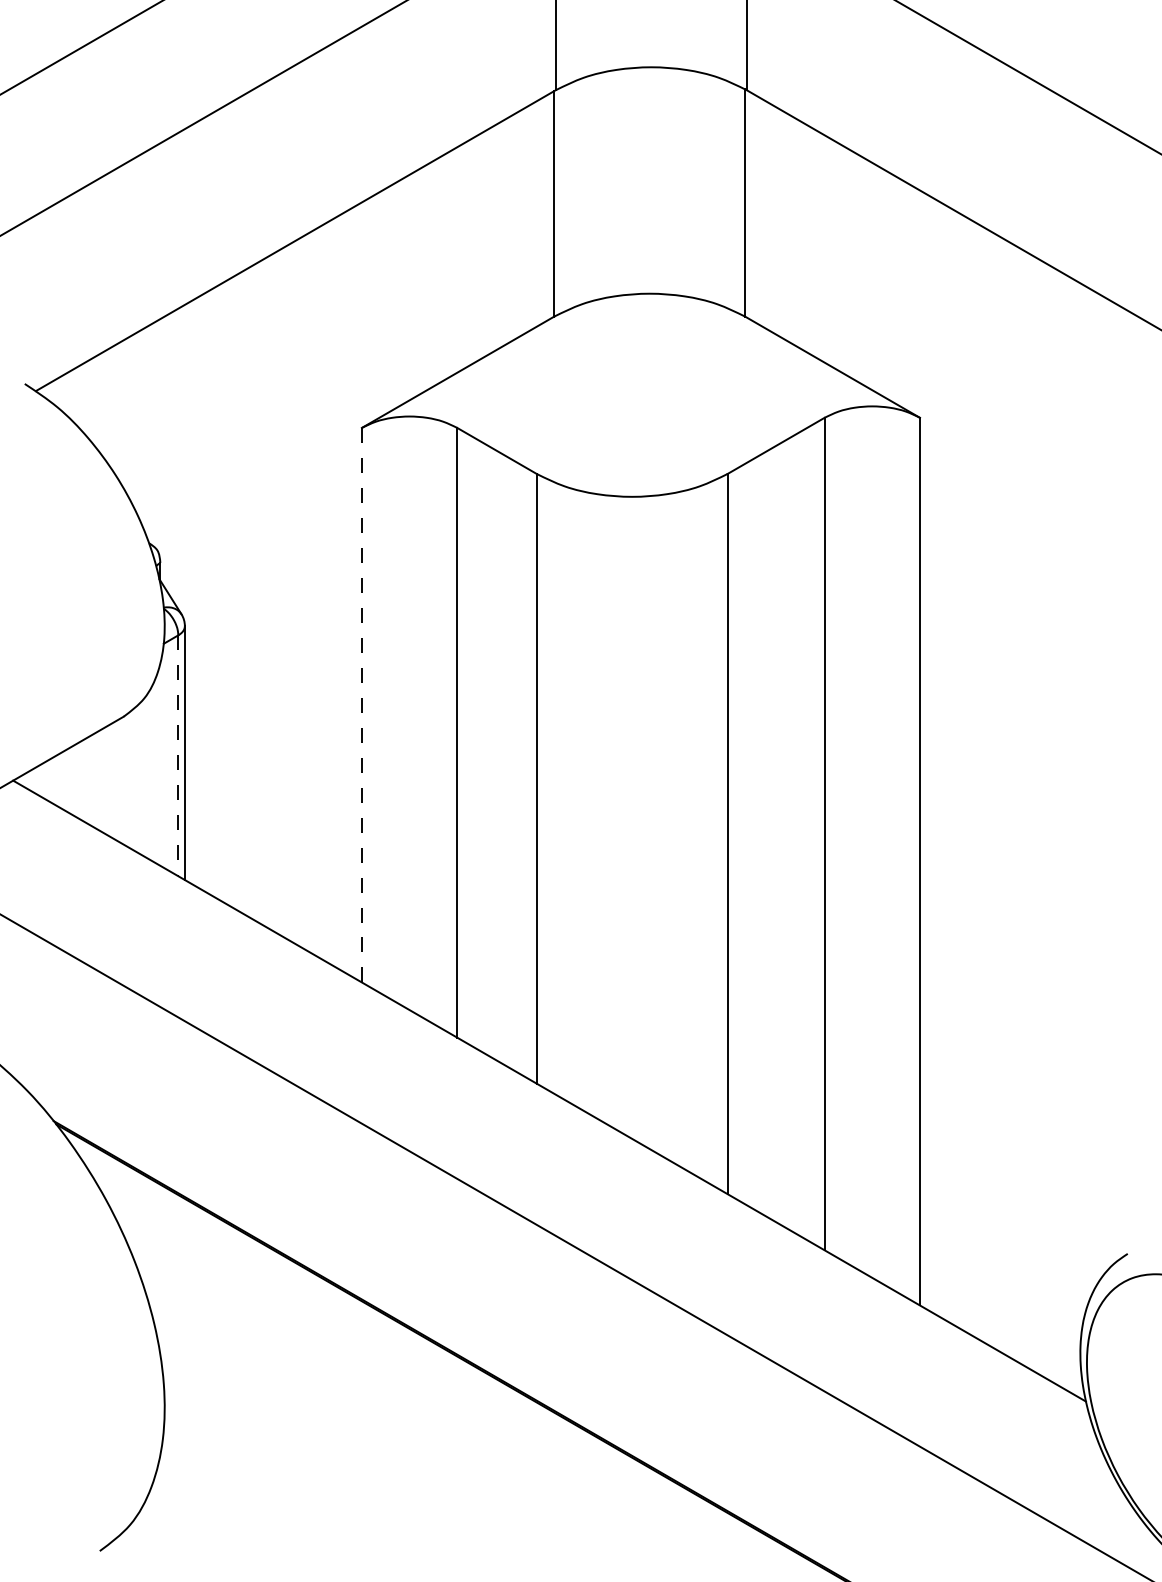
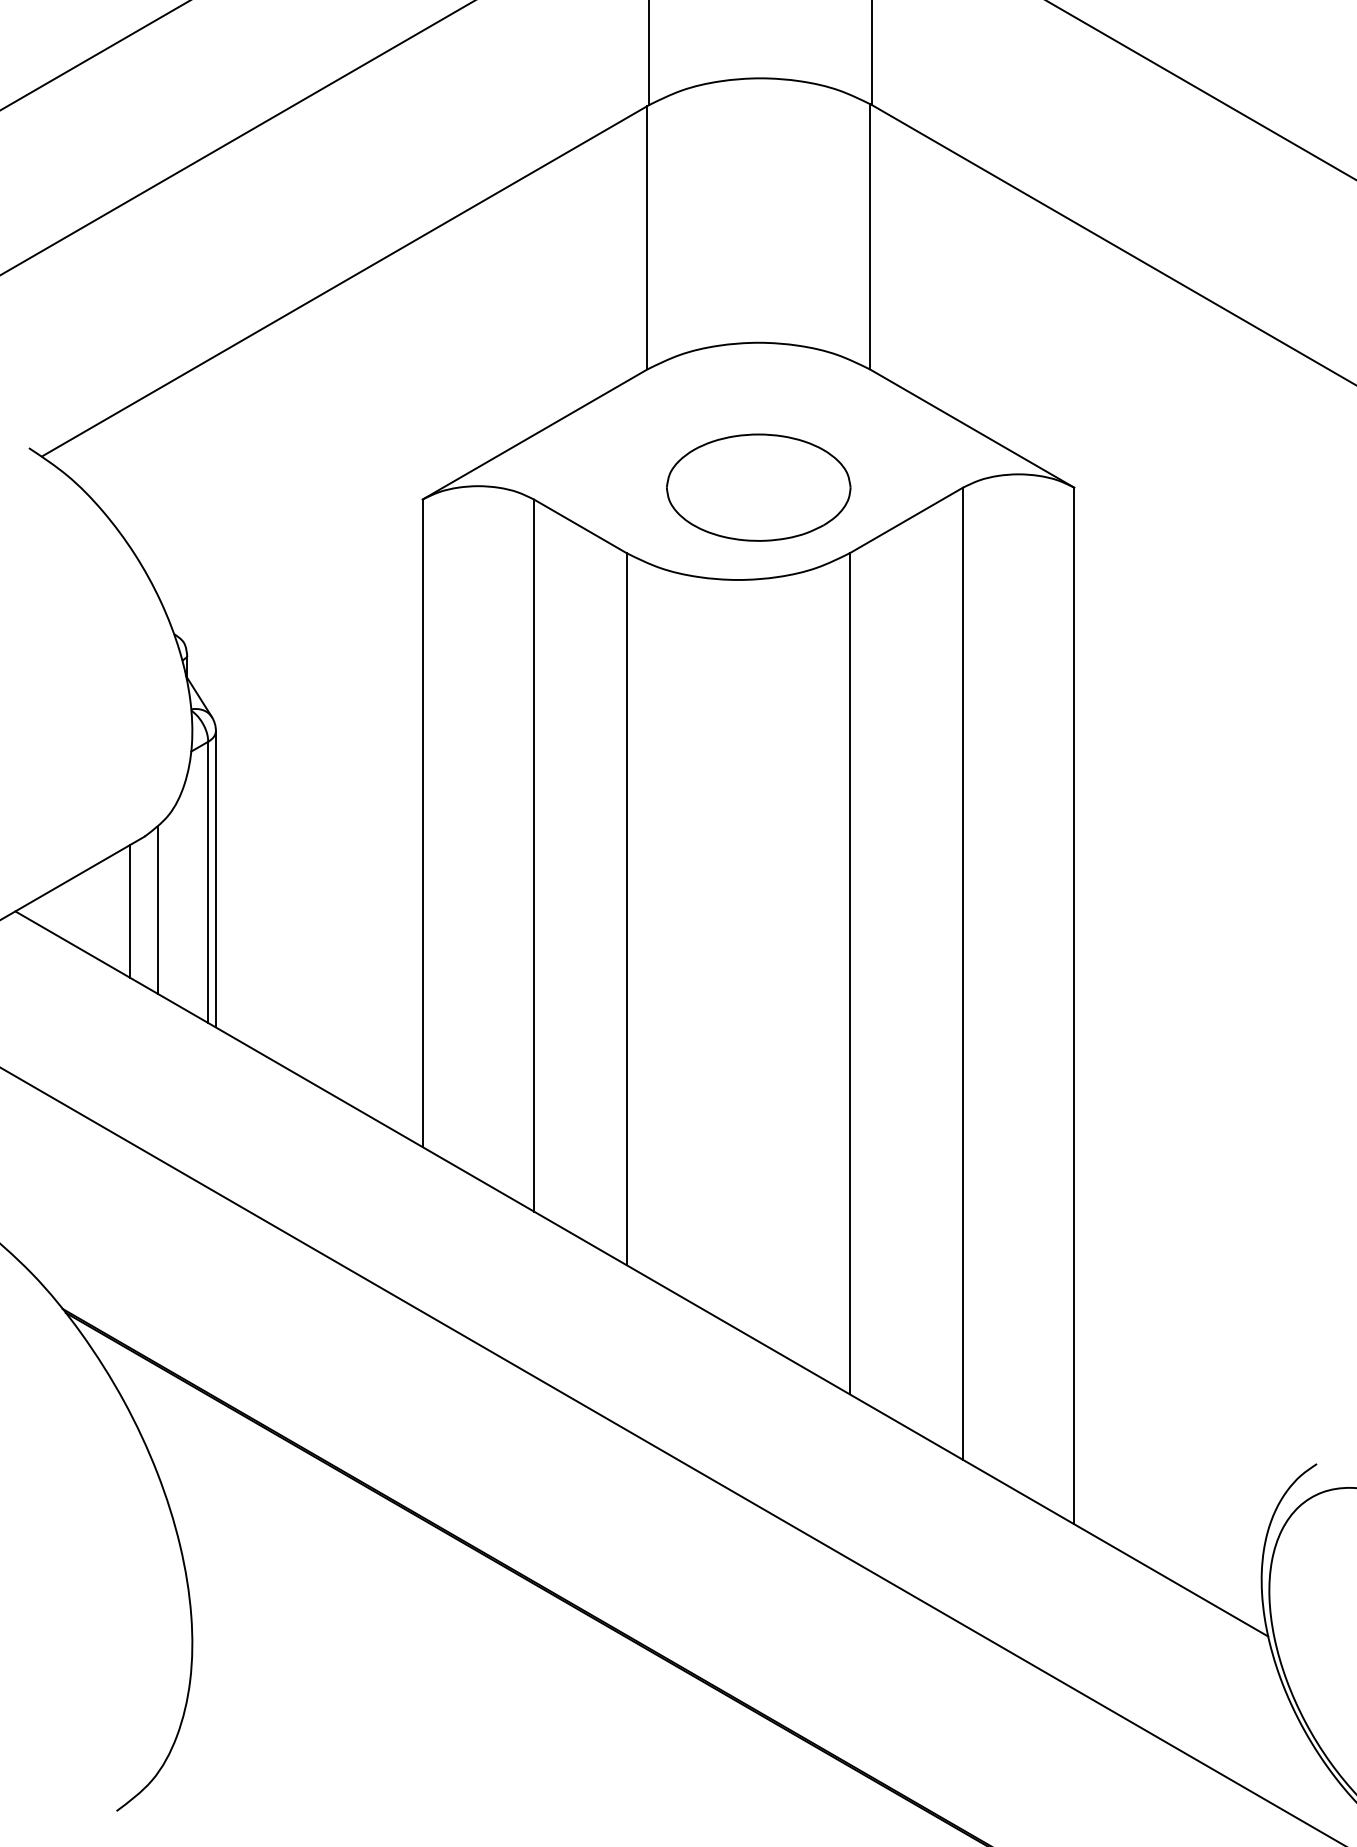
part: (649, 417) -> (758, 487), added
line: (361, 704) -> (422, 822), dashed -> solid
line: (178, 756) -> (208, 883), dashed -> solid
line: (135, 779) -> (158, 910), added
line: (111, 780) -> (130, 911), added

